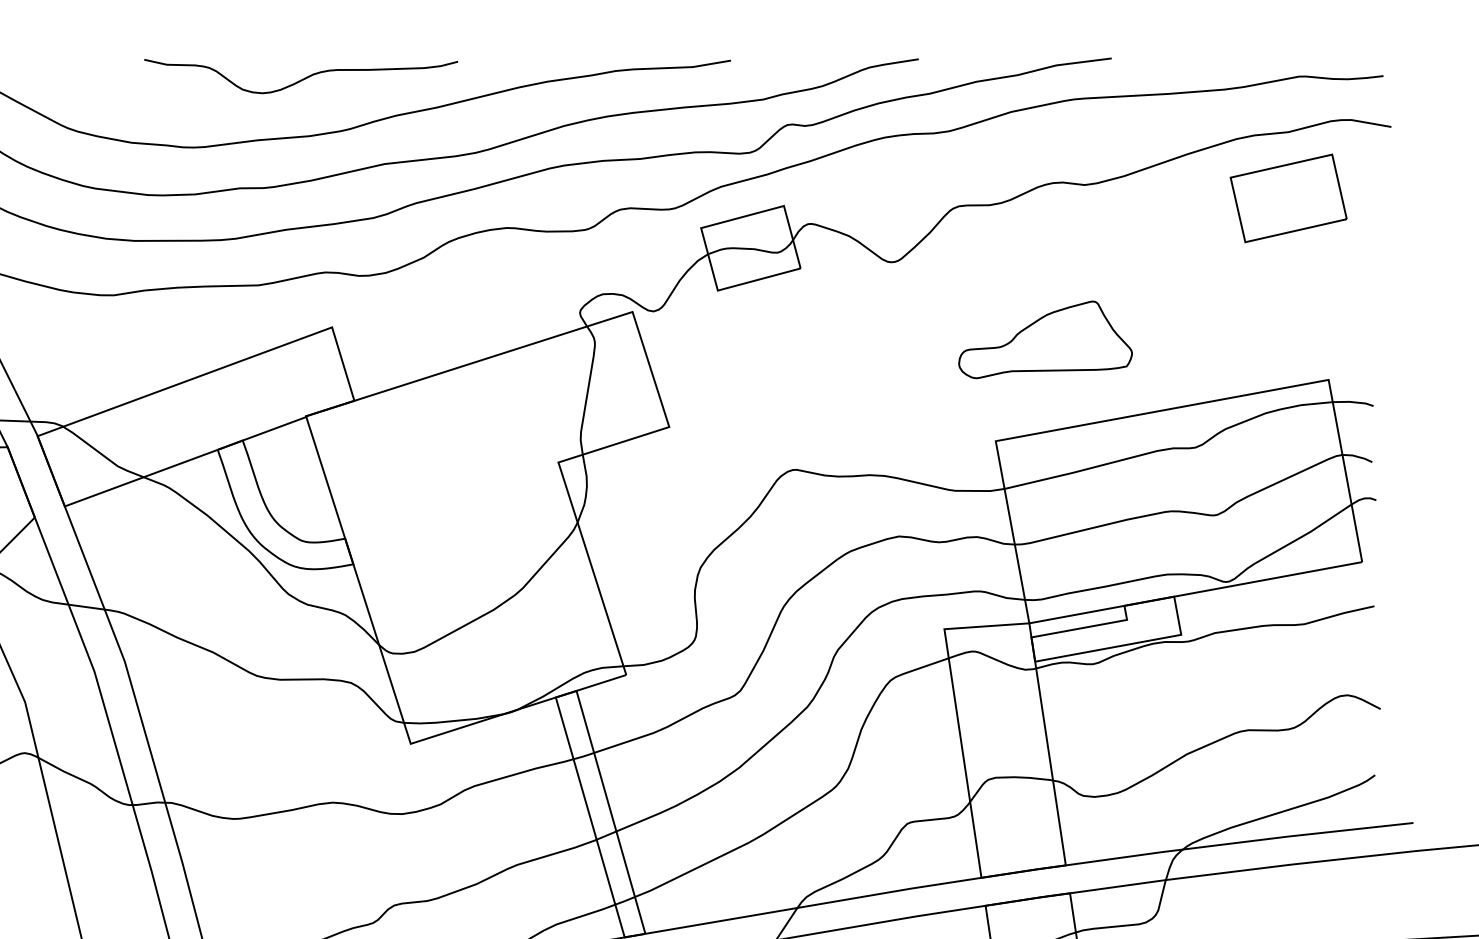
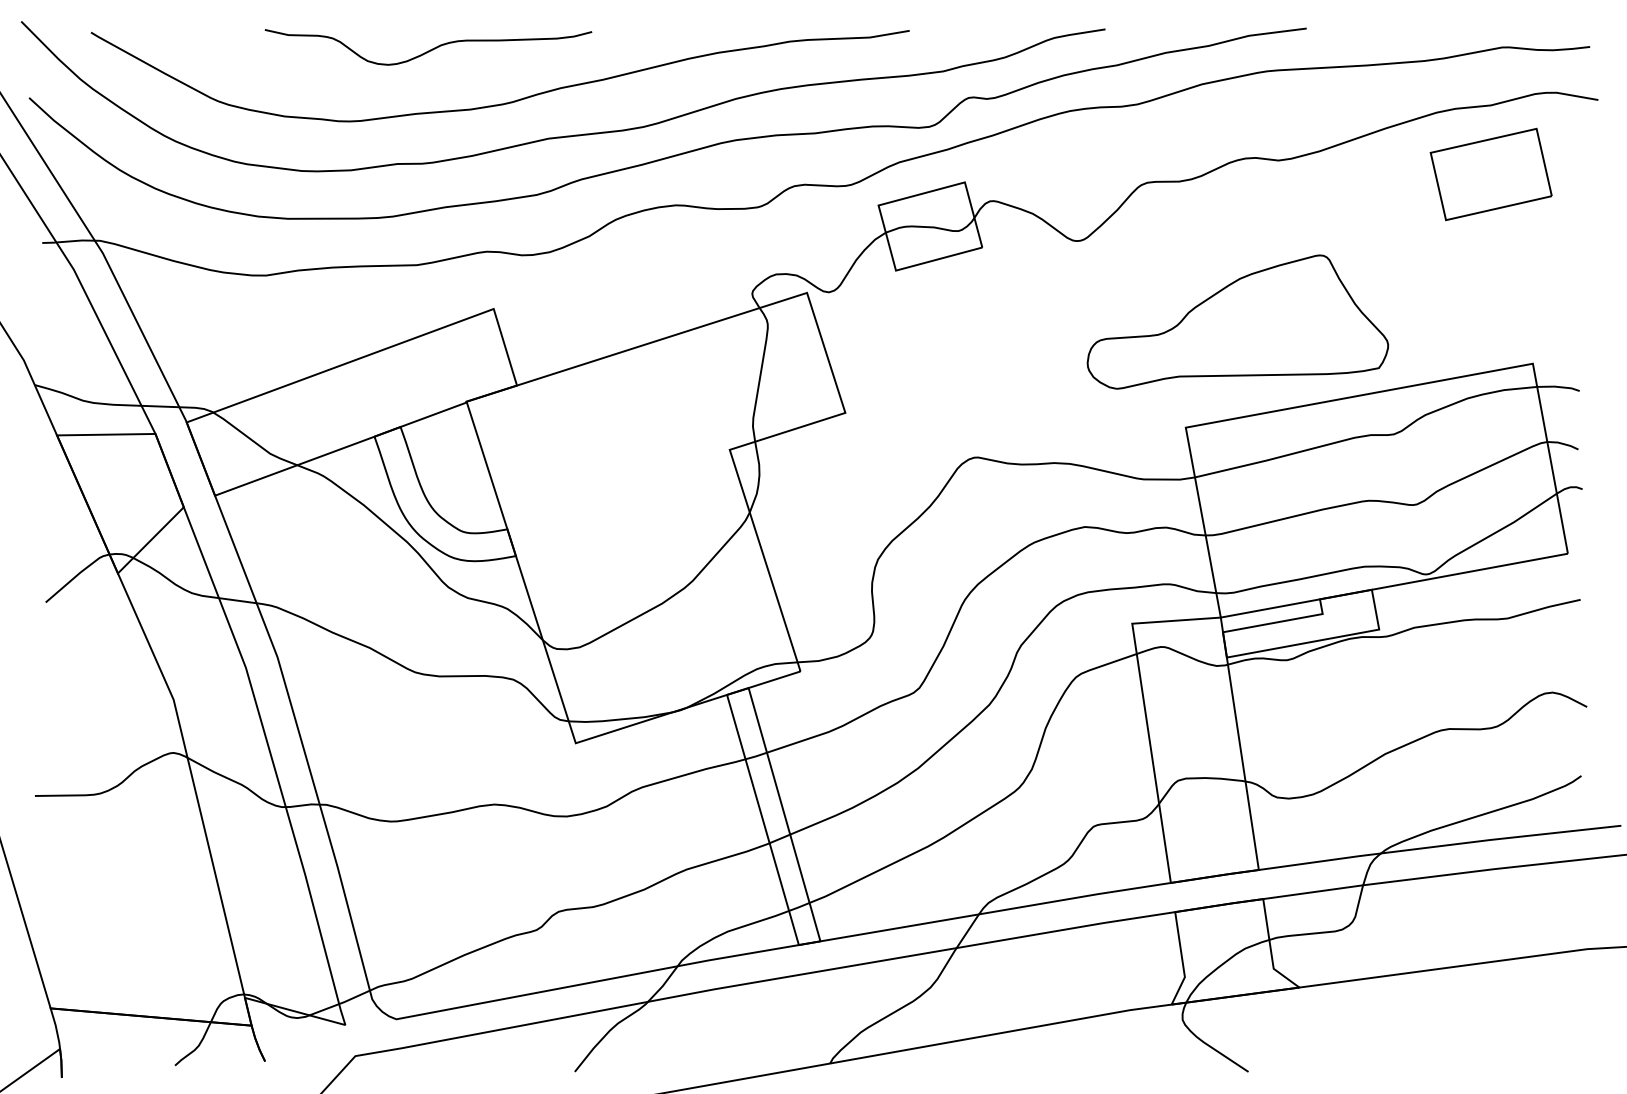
curve: (303, 78) -> (430, 49), moved
part: (1045, 339) -> (1237, 321), size x1.67

